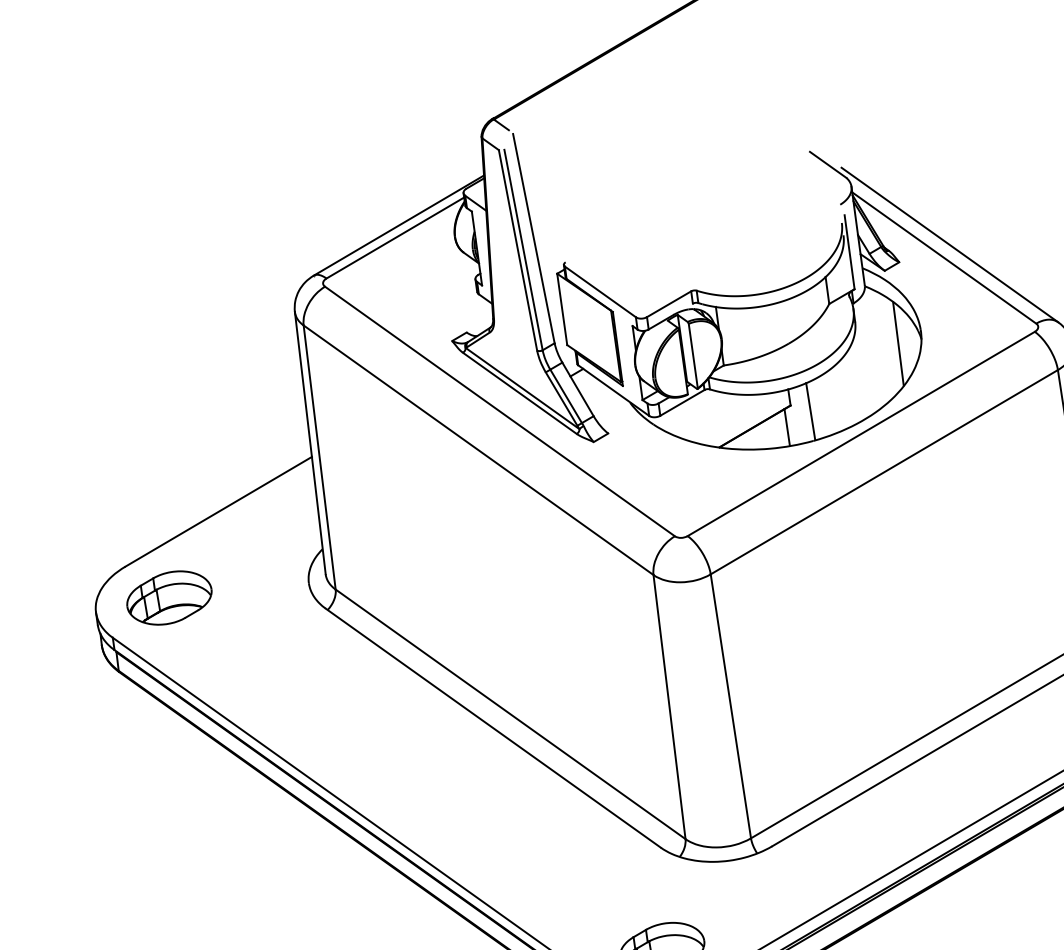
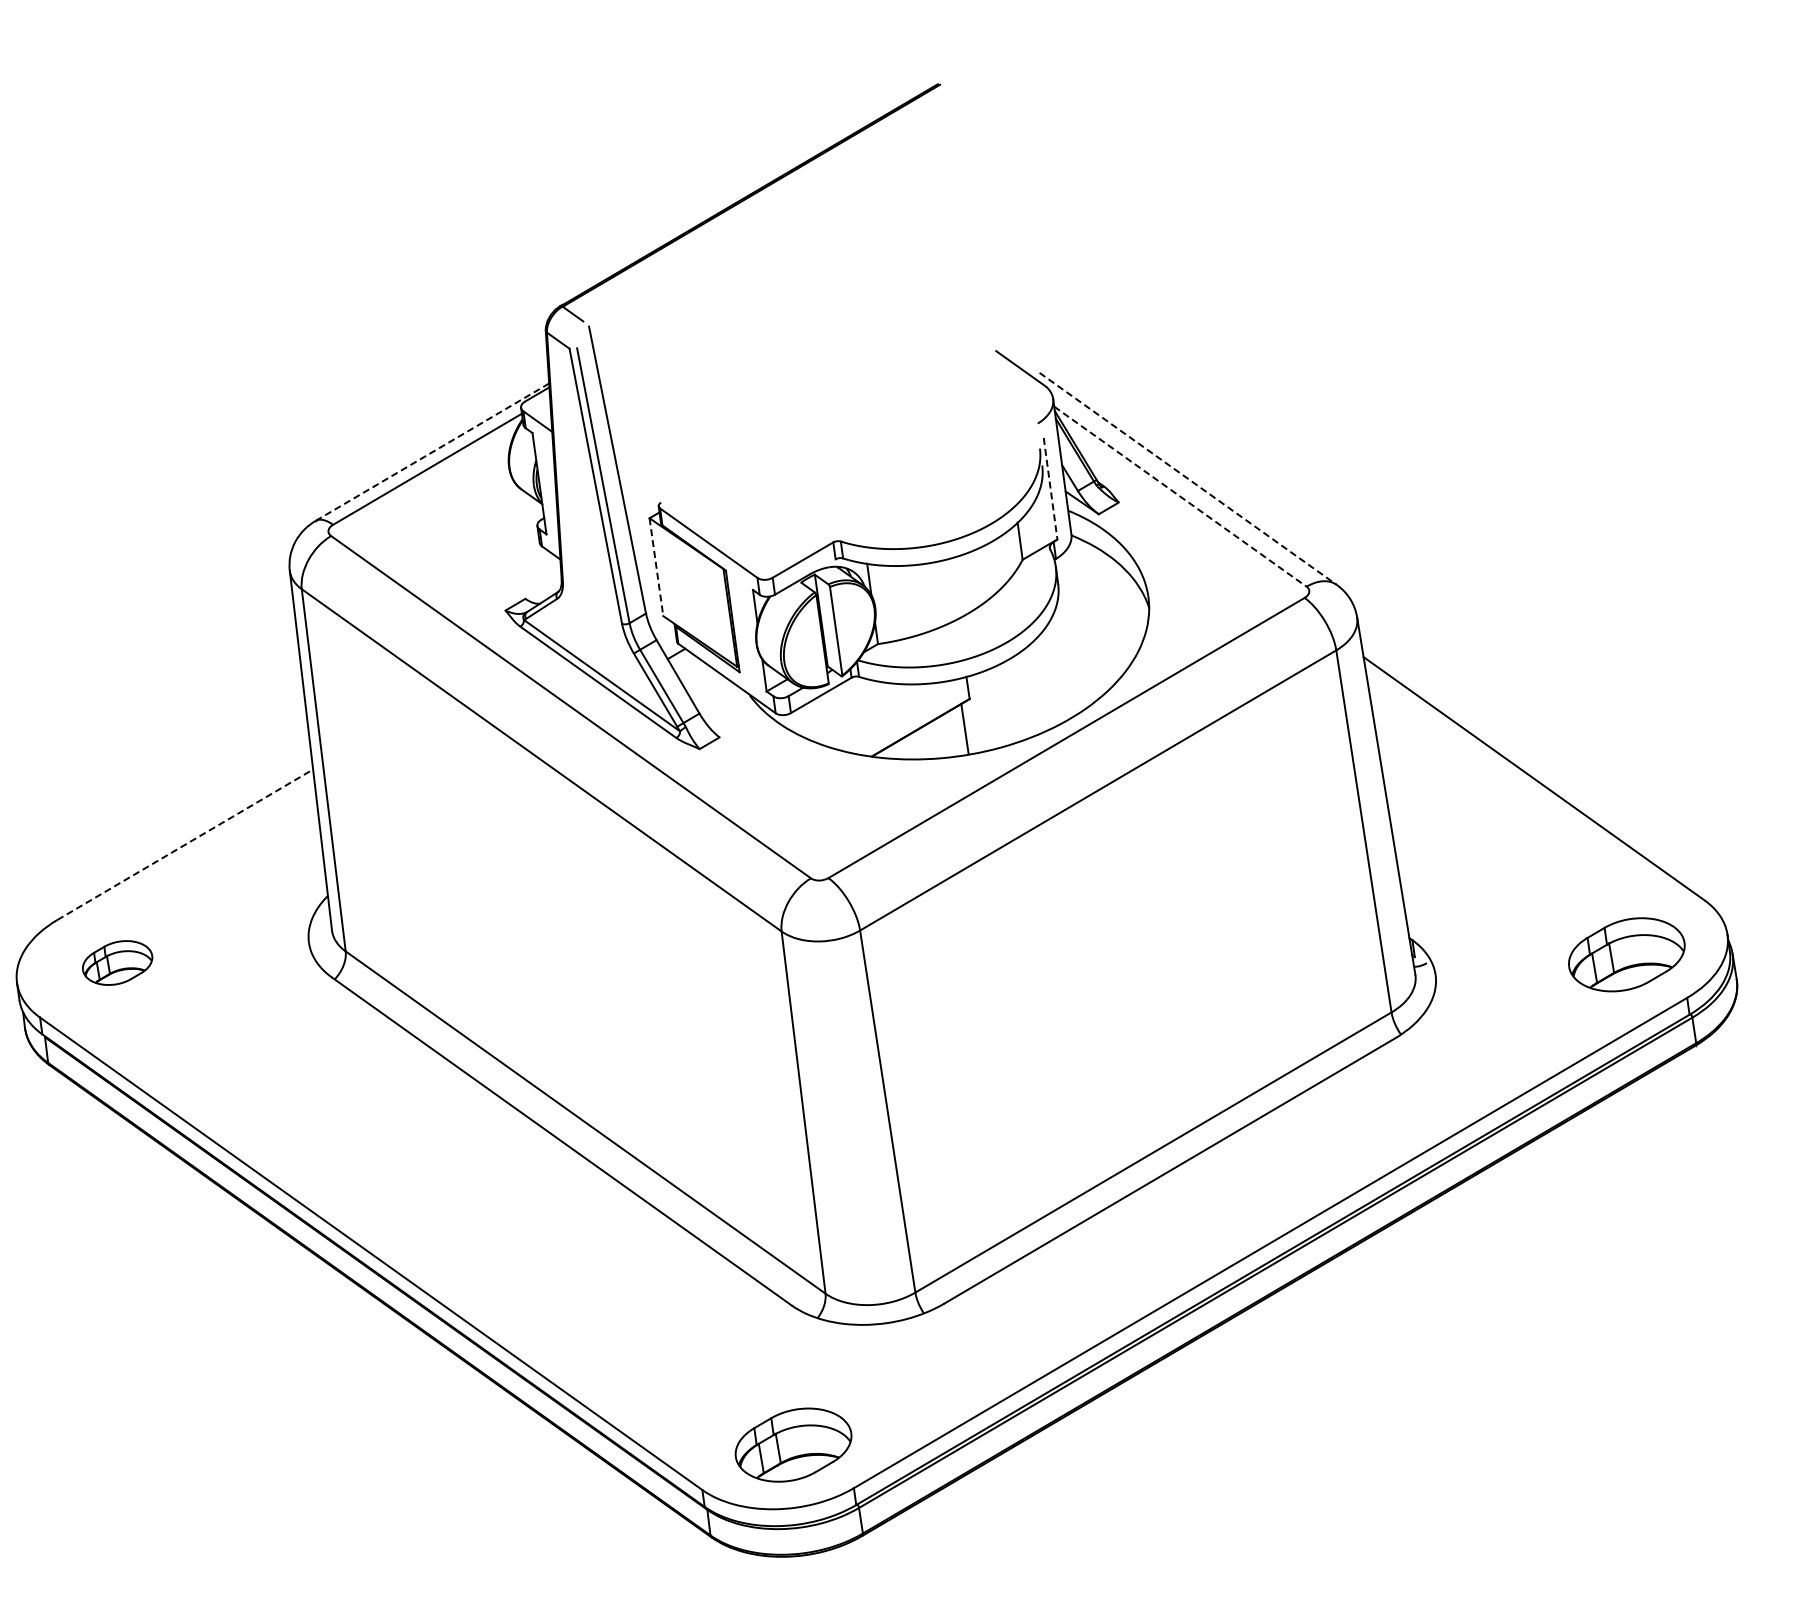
line: (398, 225) -> (432, 451), solid -> dashed
line: (950, 244) -> (1188, 478), solid -> dashed
line: (849, 252) -> (1050, 489), solid -> dashed
line: (944, 257) -> (1180, 496), solid -> dashed
line: (562, 309) -> (656, 567), solid -> dashed
line: (898, 343) -> (1117, 614), removed
line: (810, 411) -> (997, 707), removed
line: (218, 511) -> (185, 844), solid -> dashed
part: (169, 597) -> (117, 962), size x0.6

